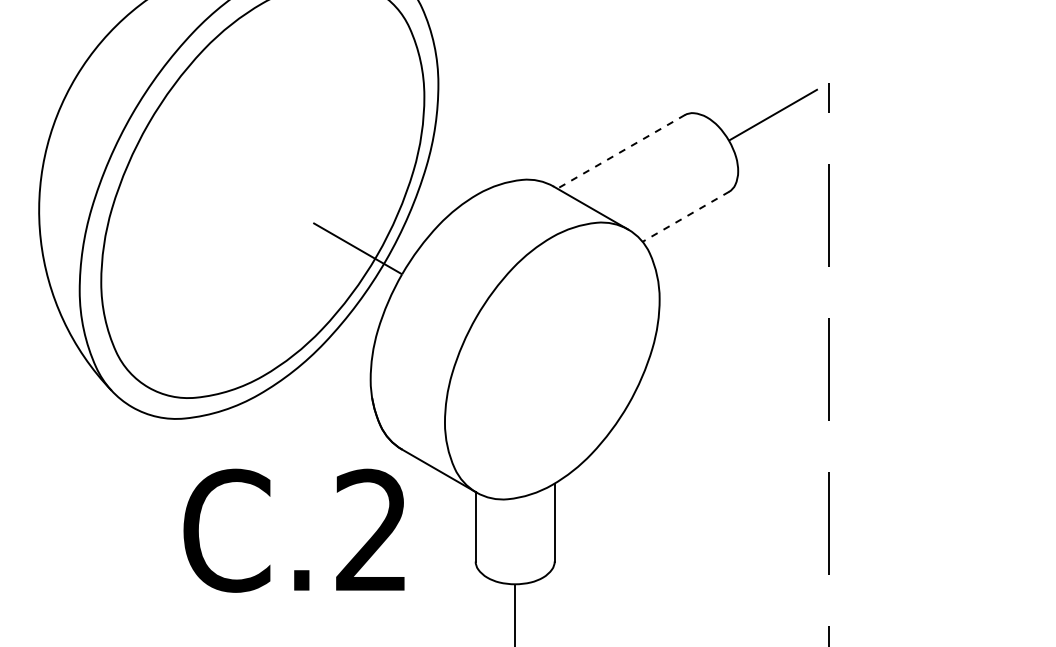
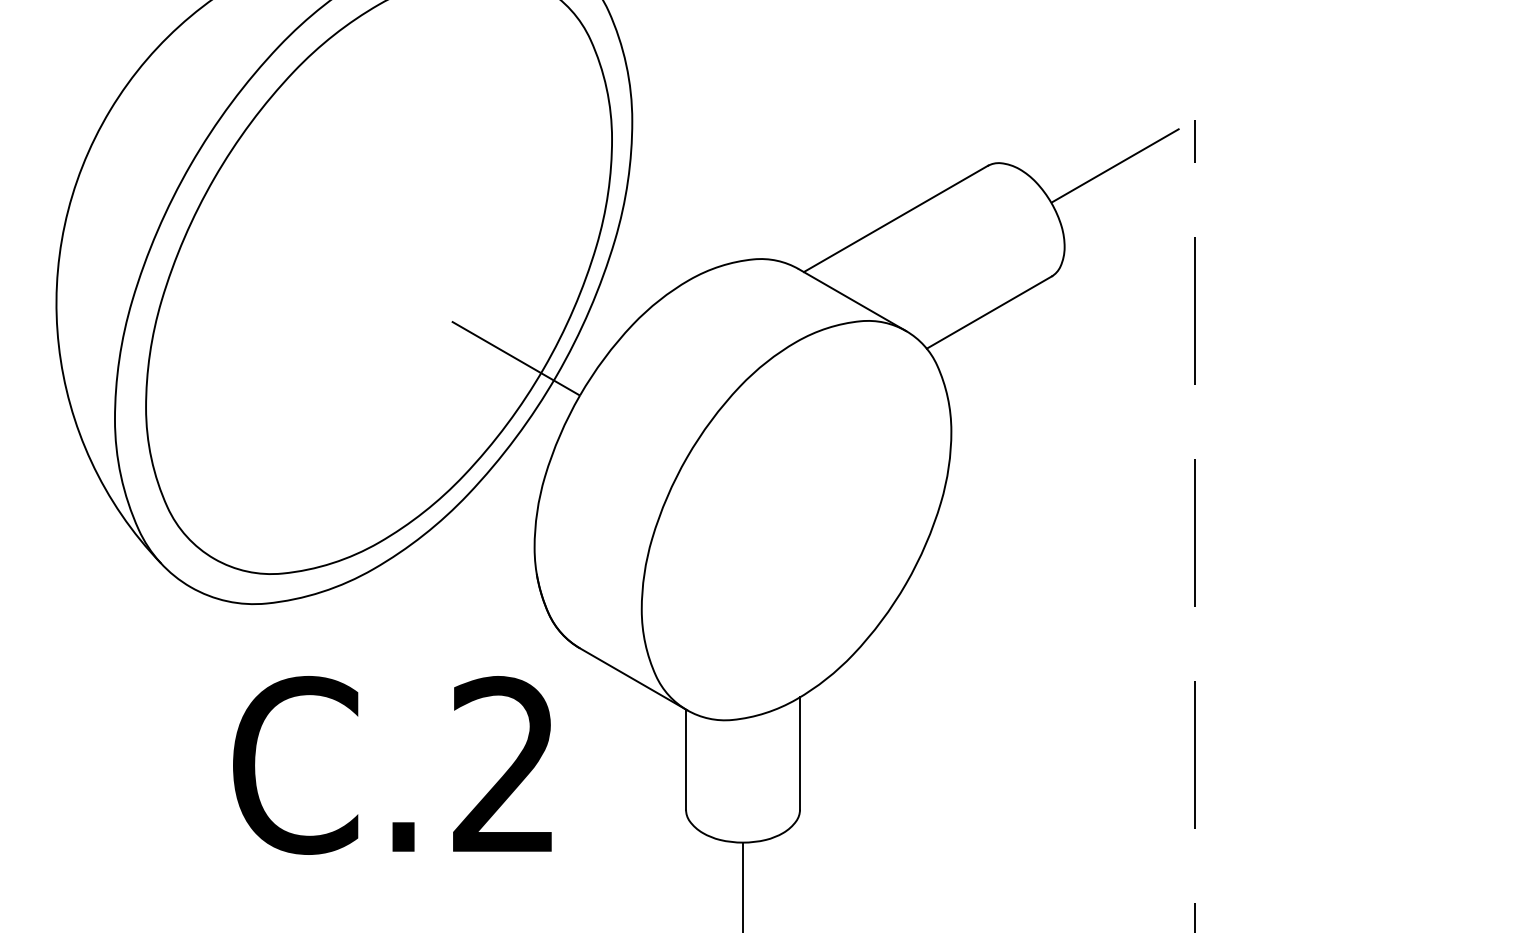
line: (621, 151) -> (896, 218), dashed -> solid
line: (685, 216) -> (988, 312), dashed -> solid
text: (293, 530) -> (391, 765), moved

